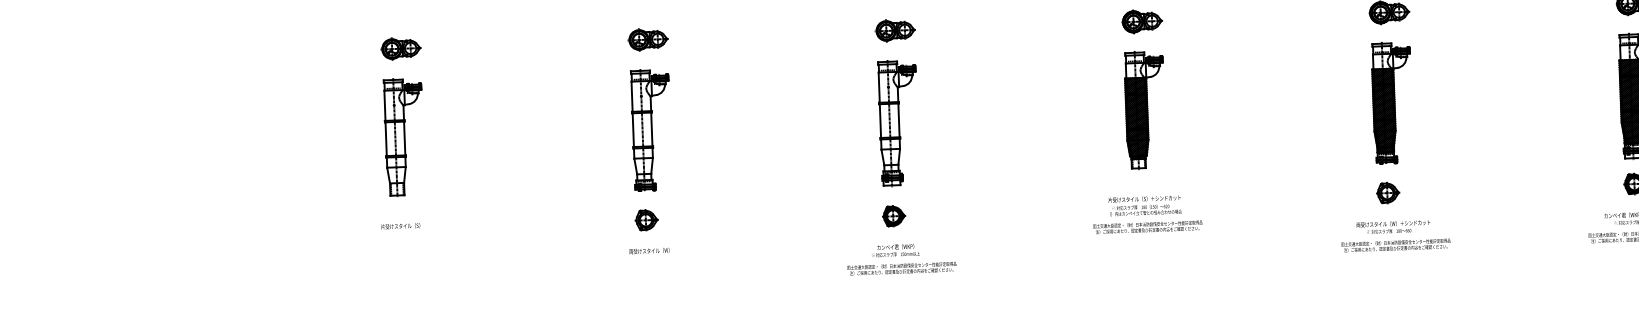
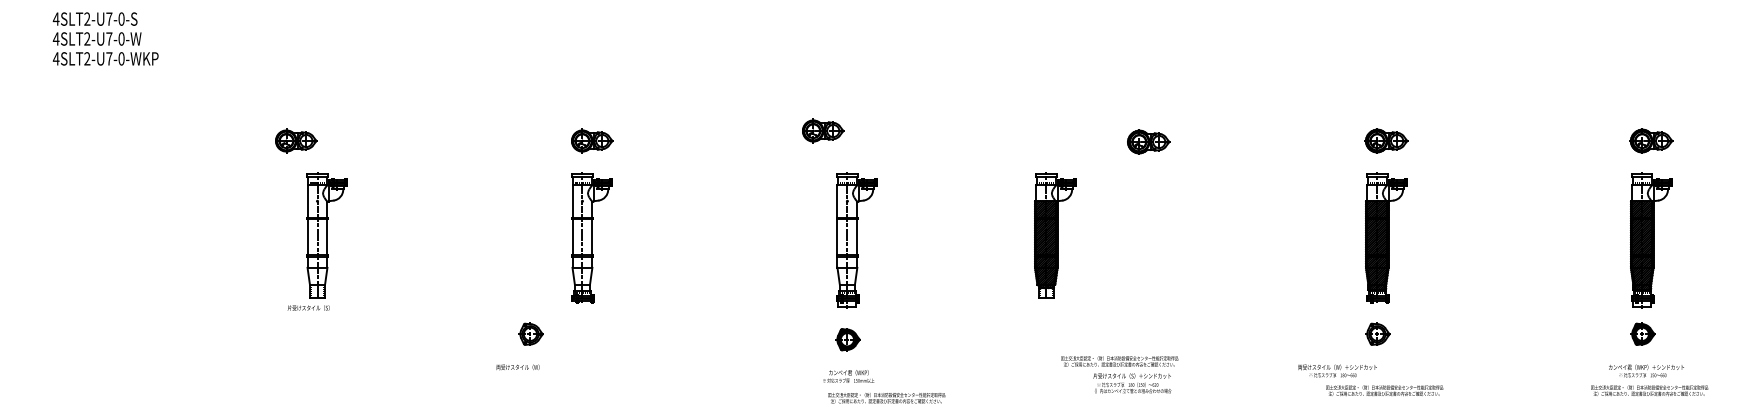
part: (1142, 21) -> (1148, 141), moved
part: (895, 30) -> (823, 130), moved
part: (401, 48) -> (296, 140), moved
part: (1145, 109) -> (1055, 235), moved
text: (1145, 205) -> (1132, 383), moved
part: (645, 219) -> (530, 333), moved
text: (400, 225) -> (308, 307), moved
text: (1393, 226) -> (1337, 370), moved
text: (648, 251) -> (517, 367), moved
text: (901, 269) -> (886, 398), moved

